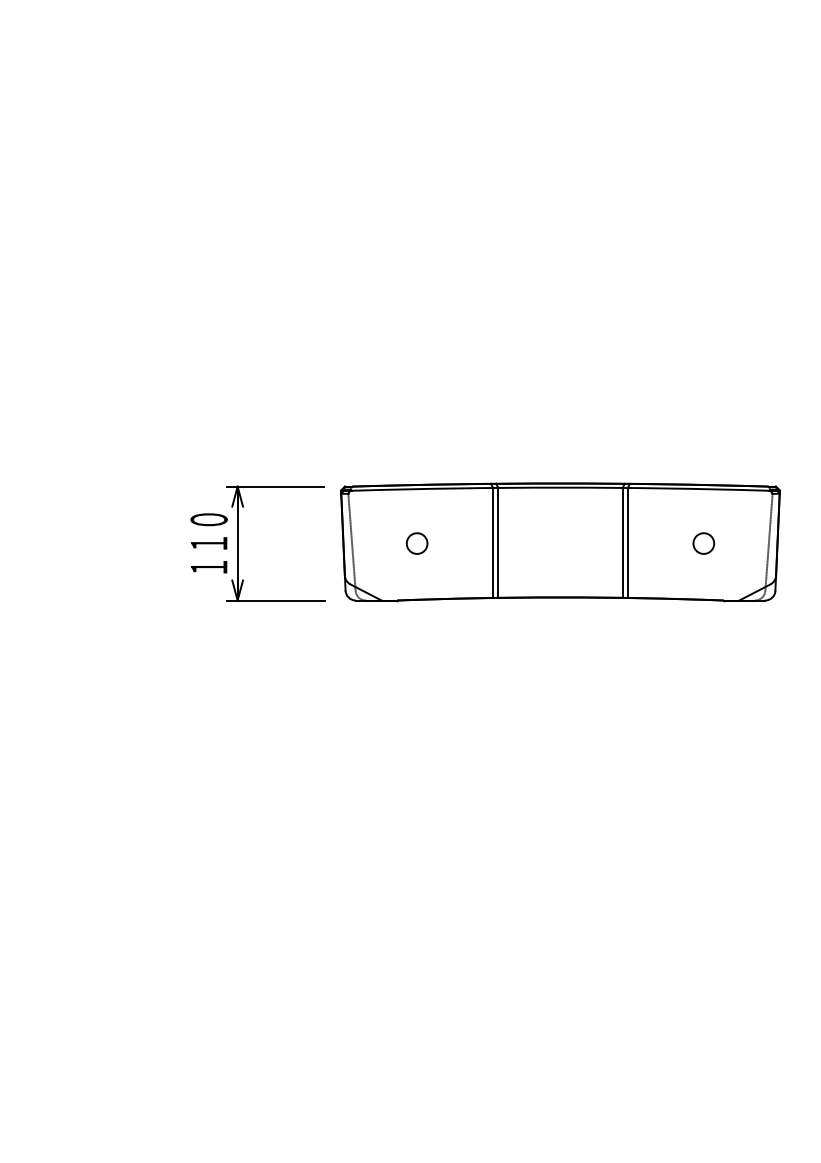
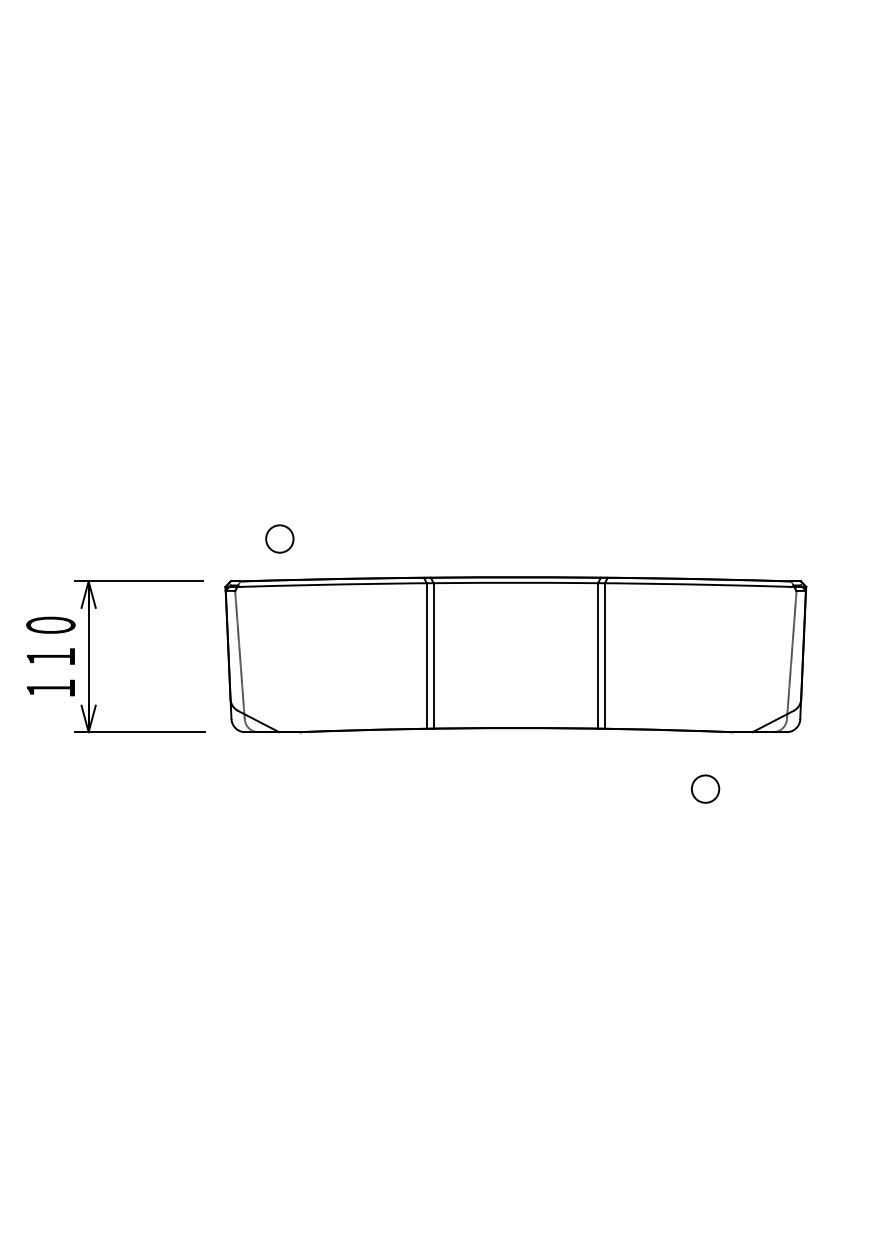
circle: (416, 543) -> (279, 538), moved
circle: (703, 543) -> (705, 789), moved

